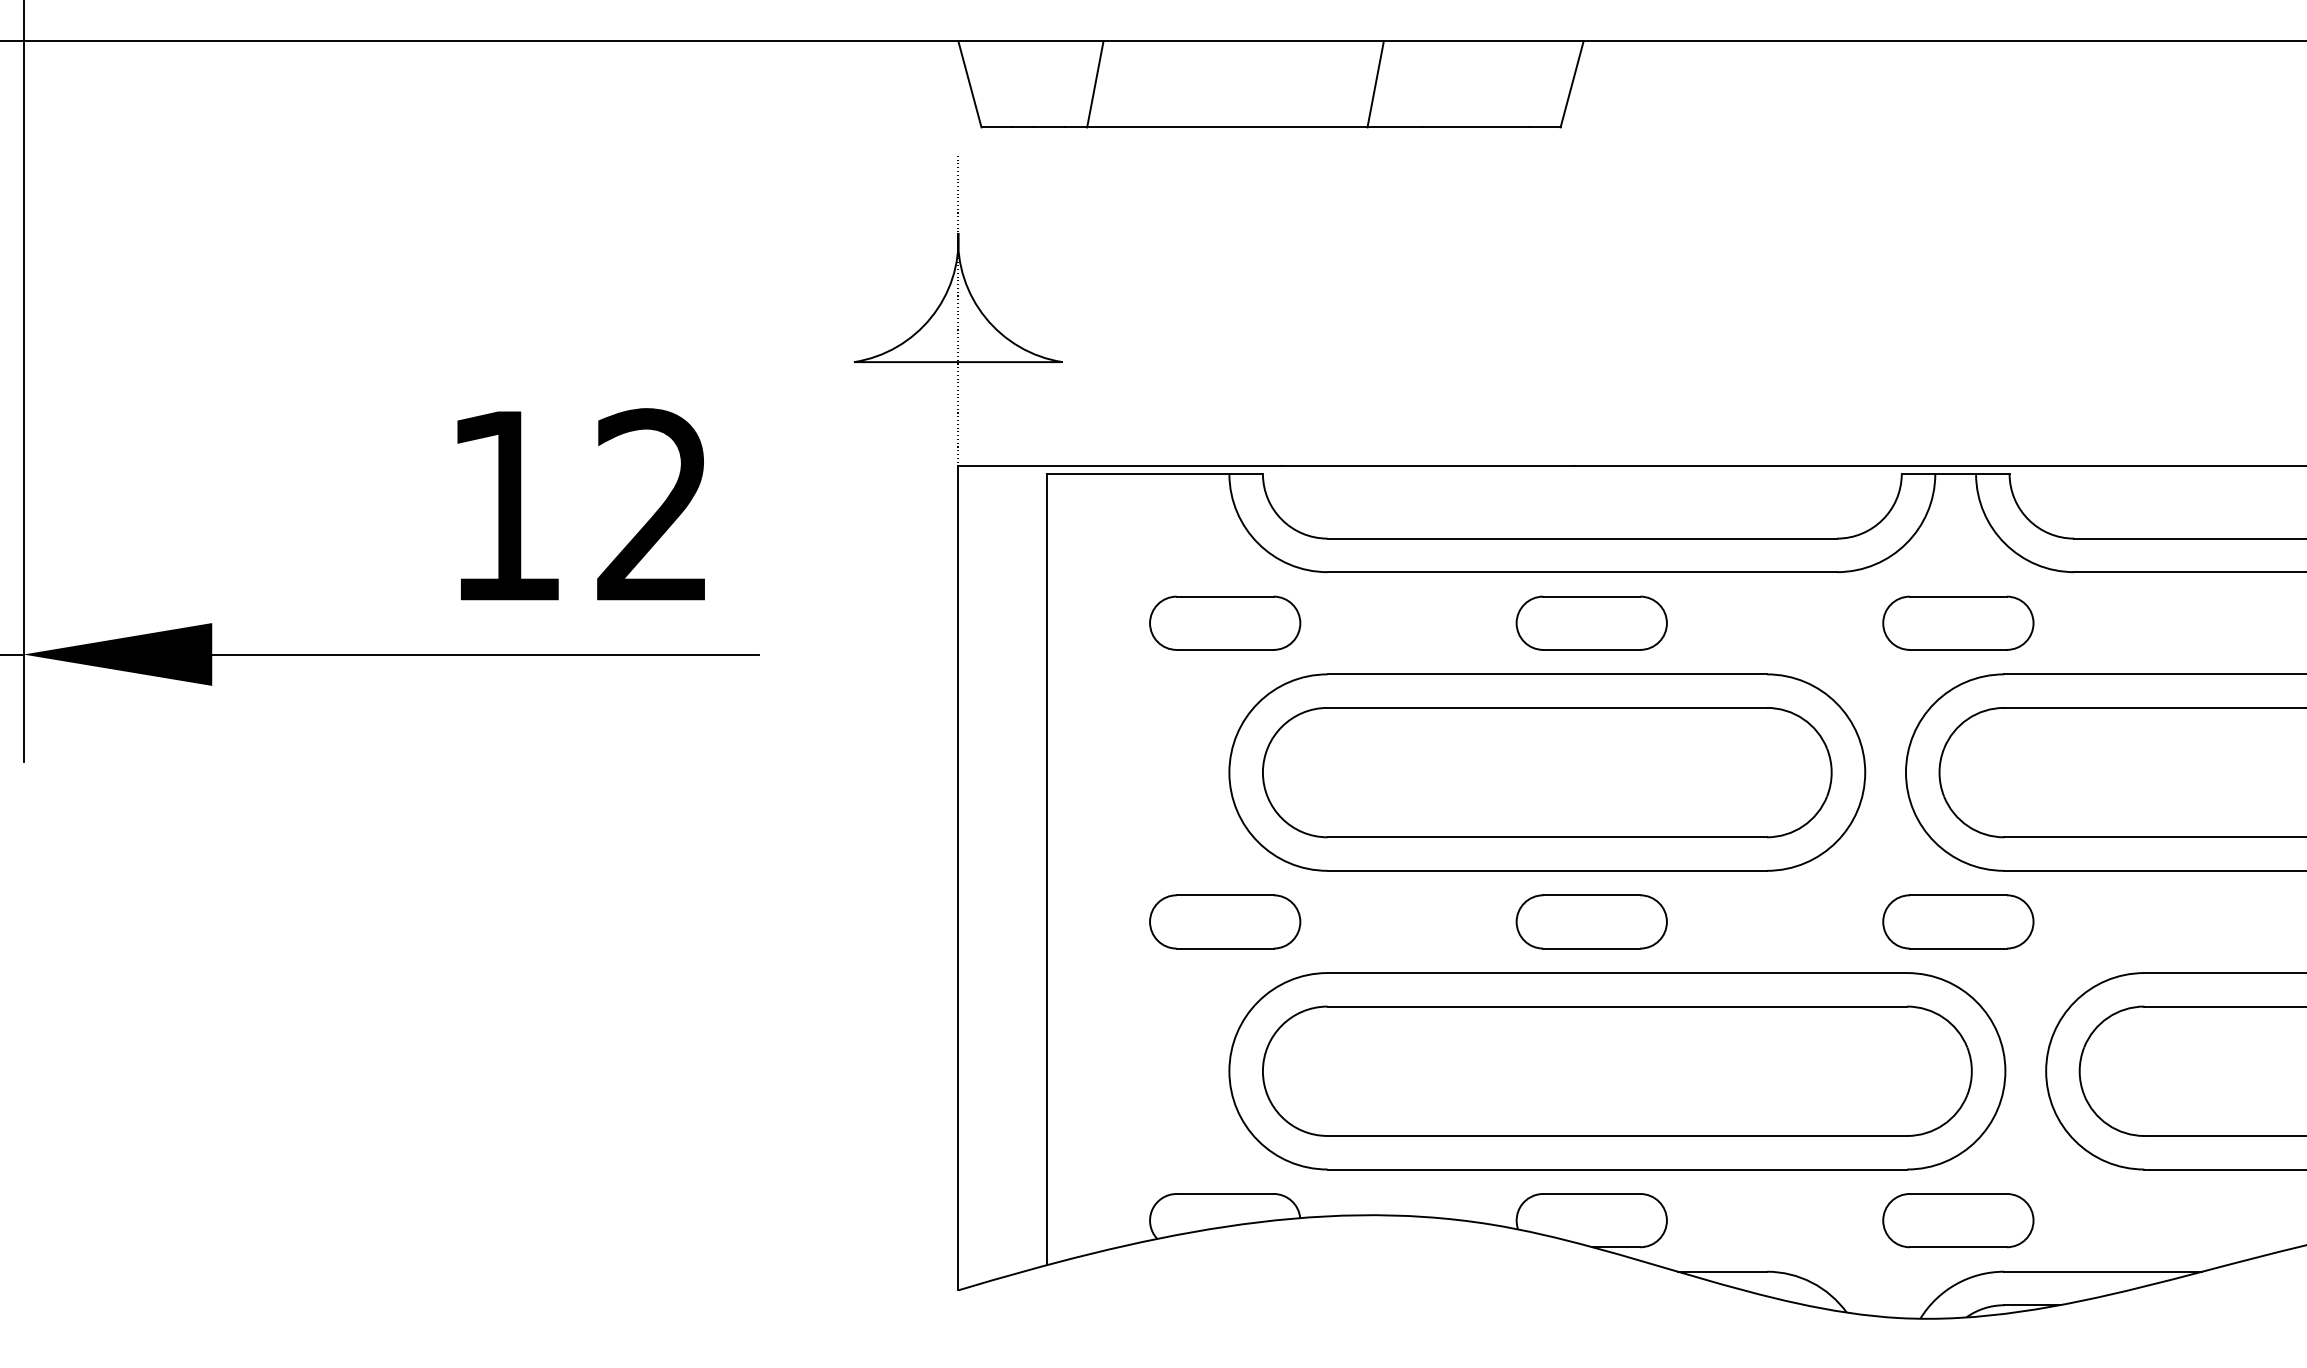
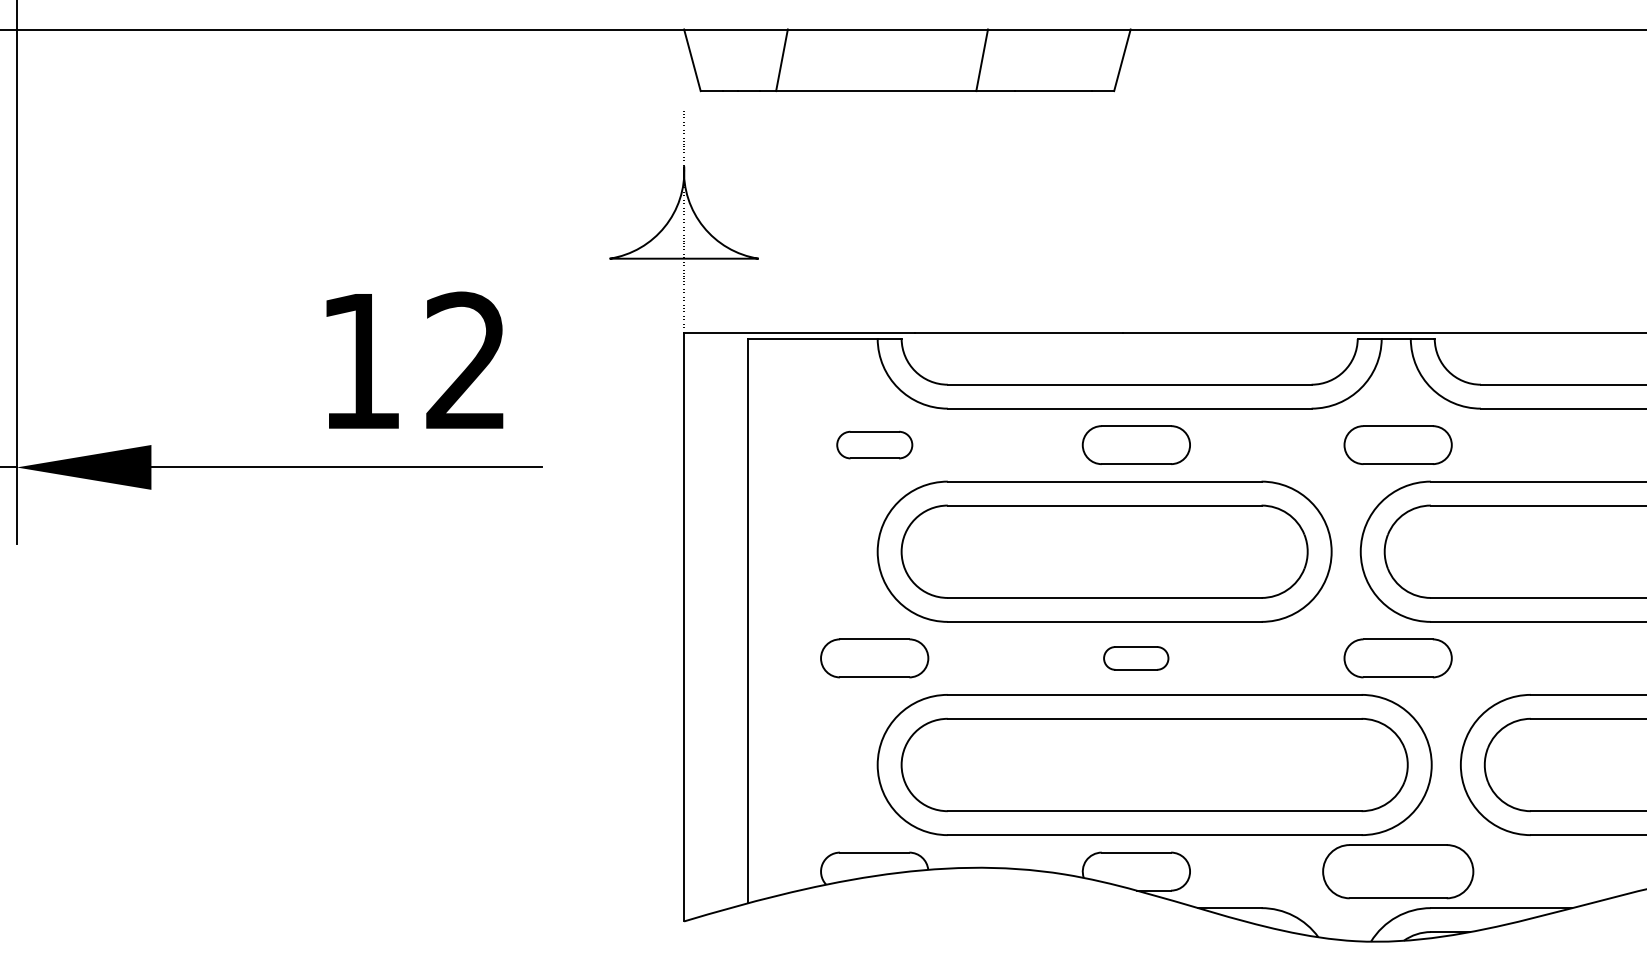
part: (1224, 622) -> (874, 444), size x0.7
part: (1590, 922) -> (1135, 658), size x0.6
part: (1957, 1220) -> (1397, 871), size x1.4

